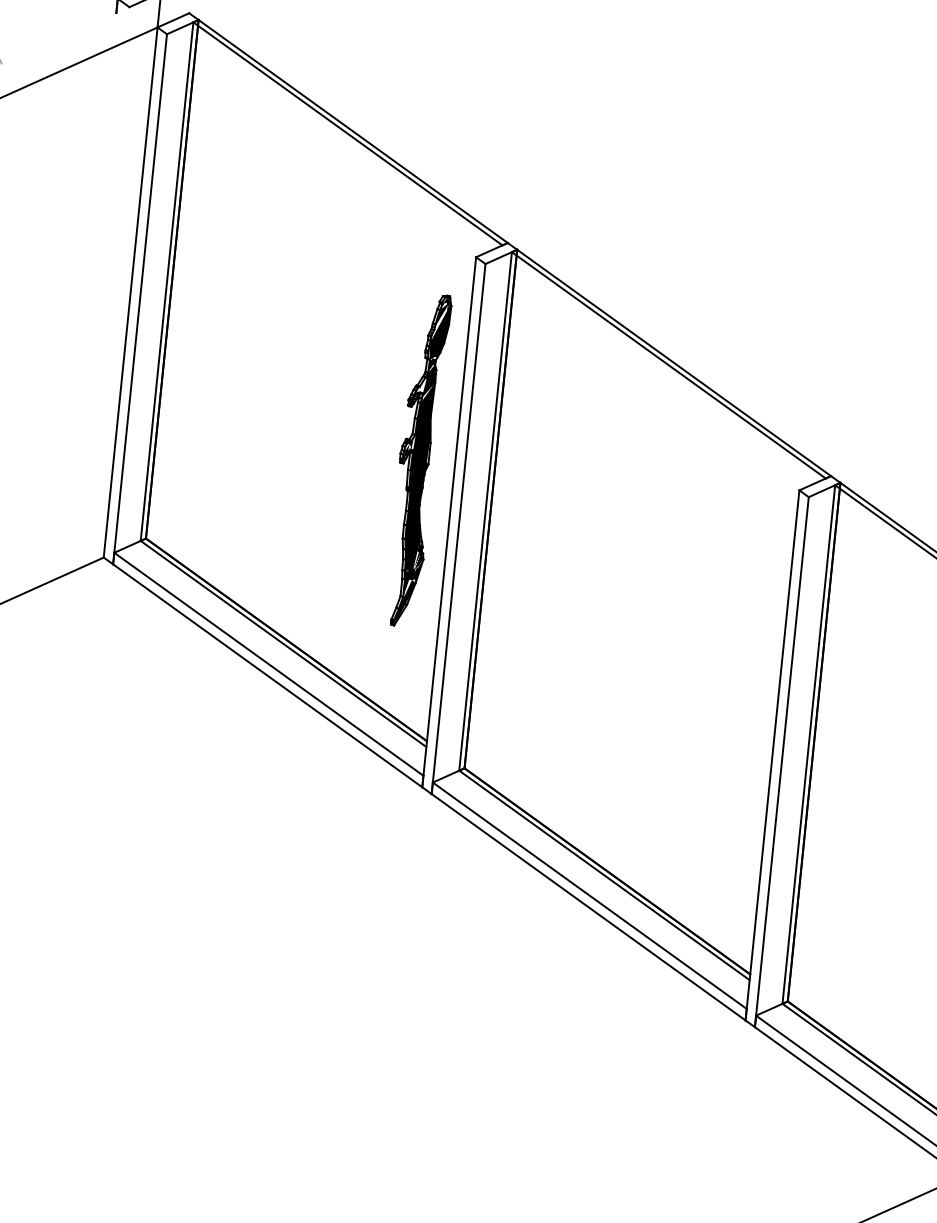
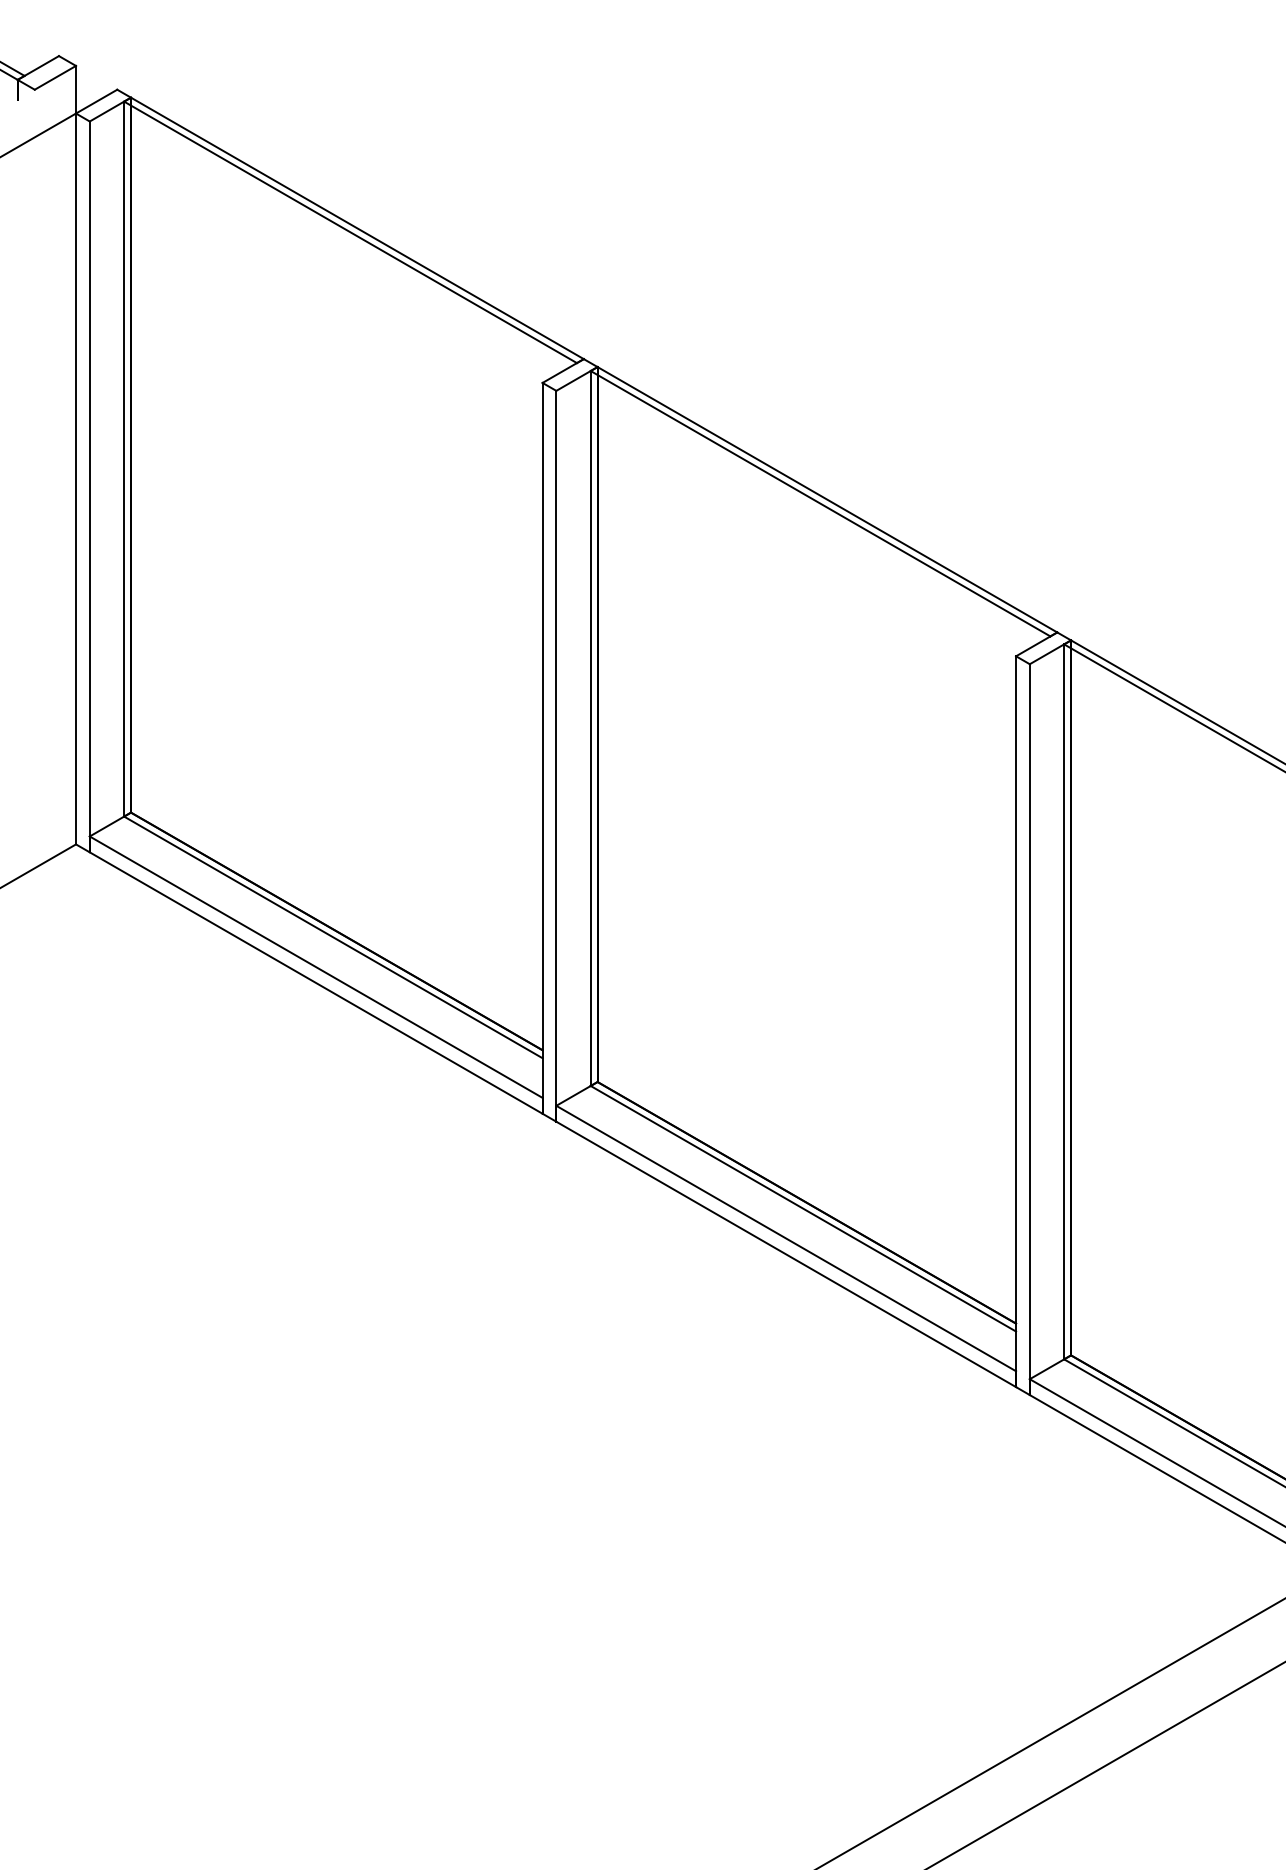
part: (417, 459) -> (490, 667), removed

